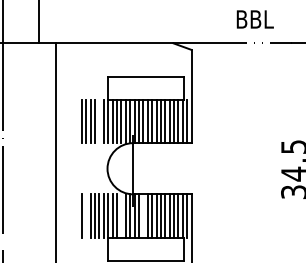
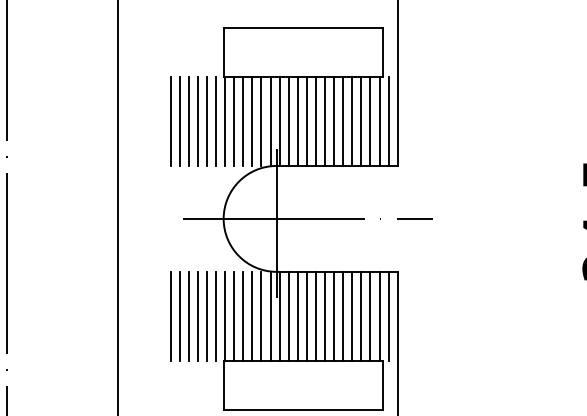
line: (99, 121) -> (207, 121), added
line: (147, 168) -> (306, 218), added
line: (86, 215) -> (180, 315), added
line: (121, 215) -> (252, 315), added
line: (143, 215) -> (298, 315), added

